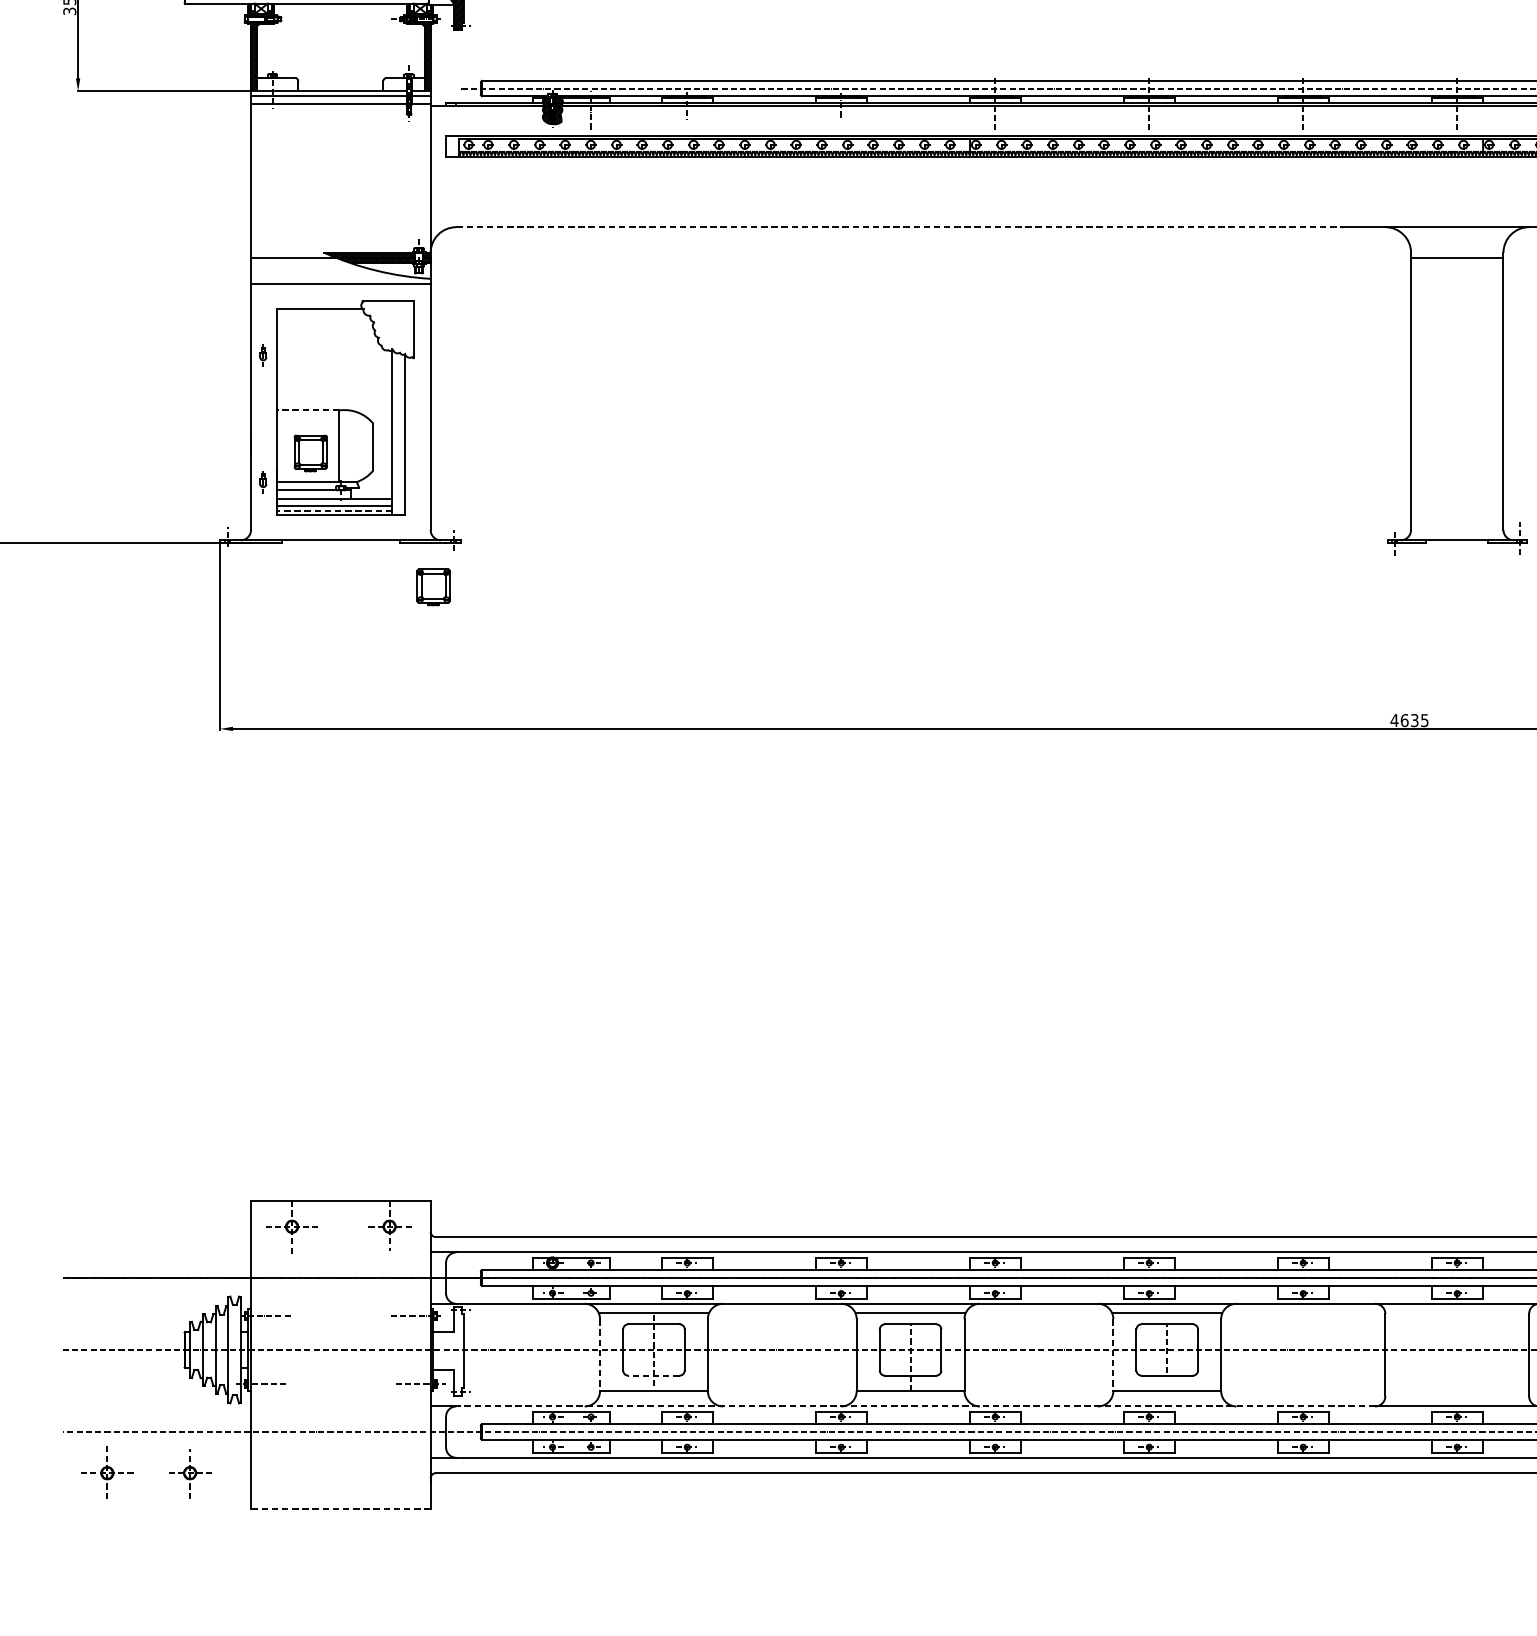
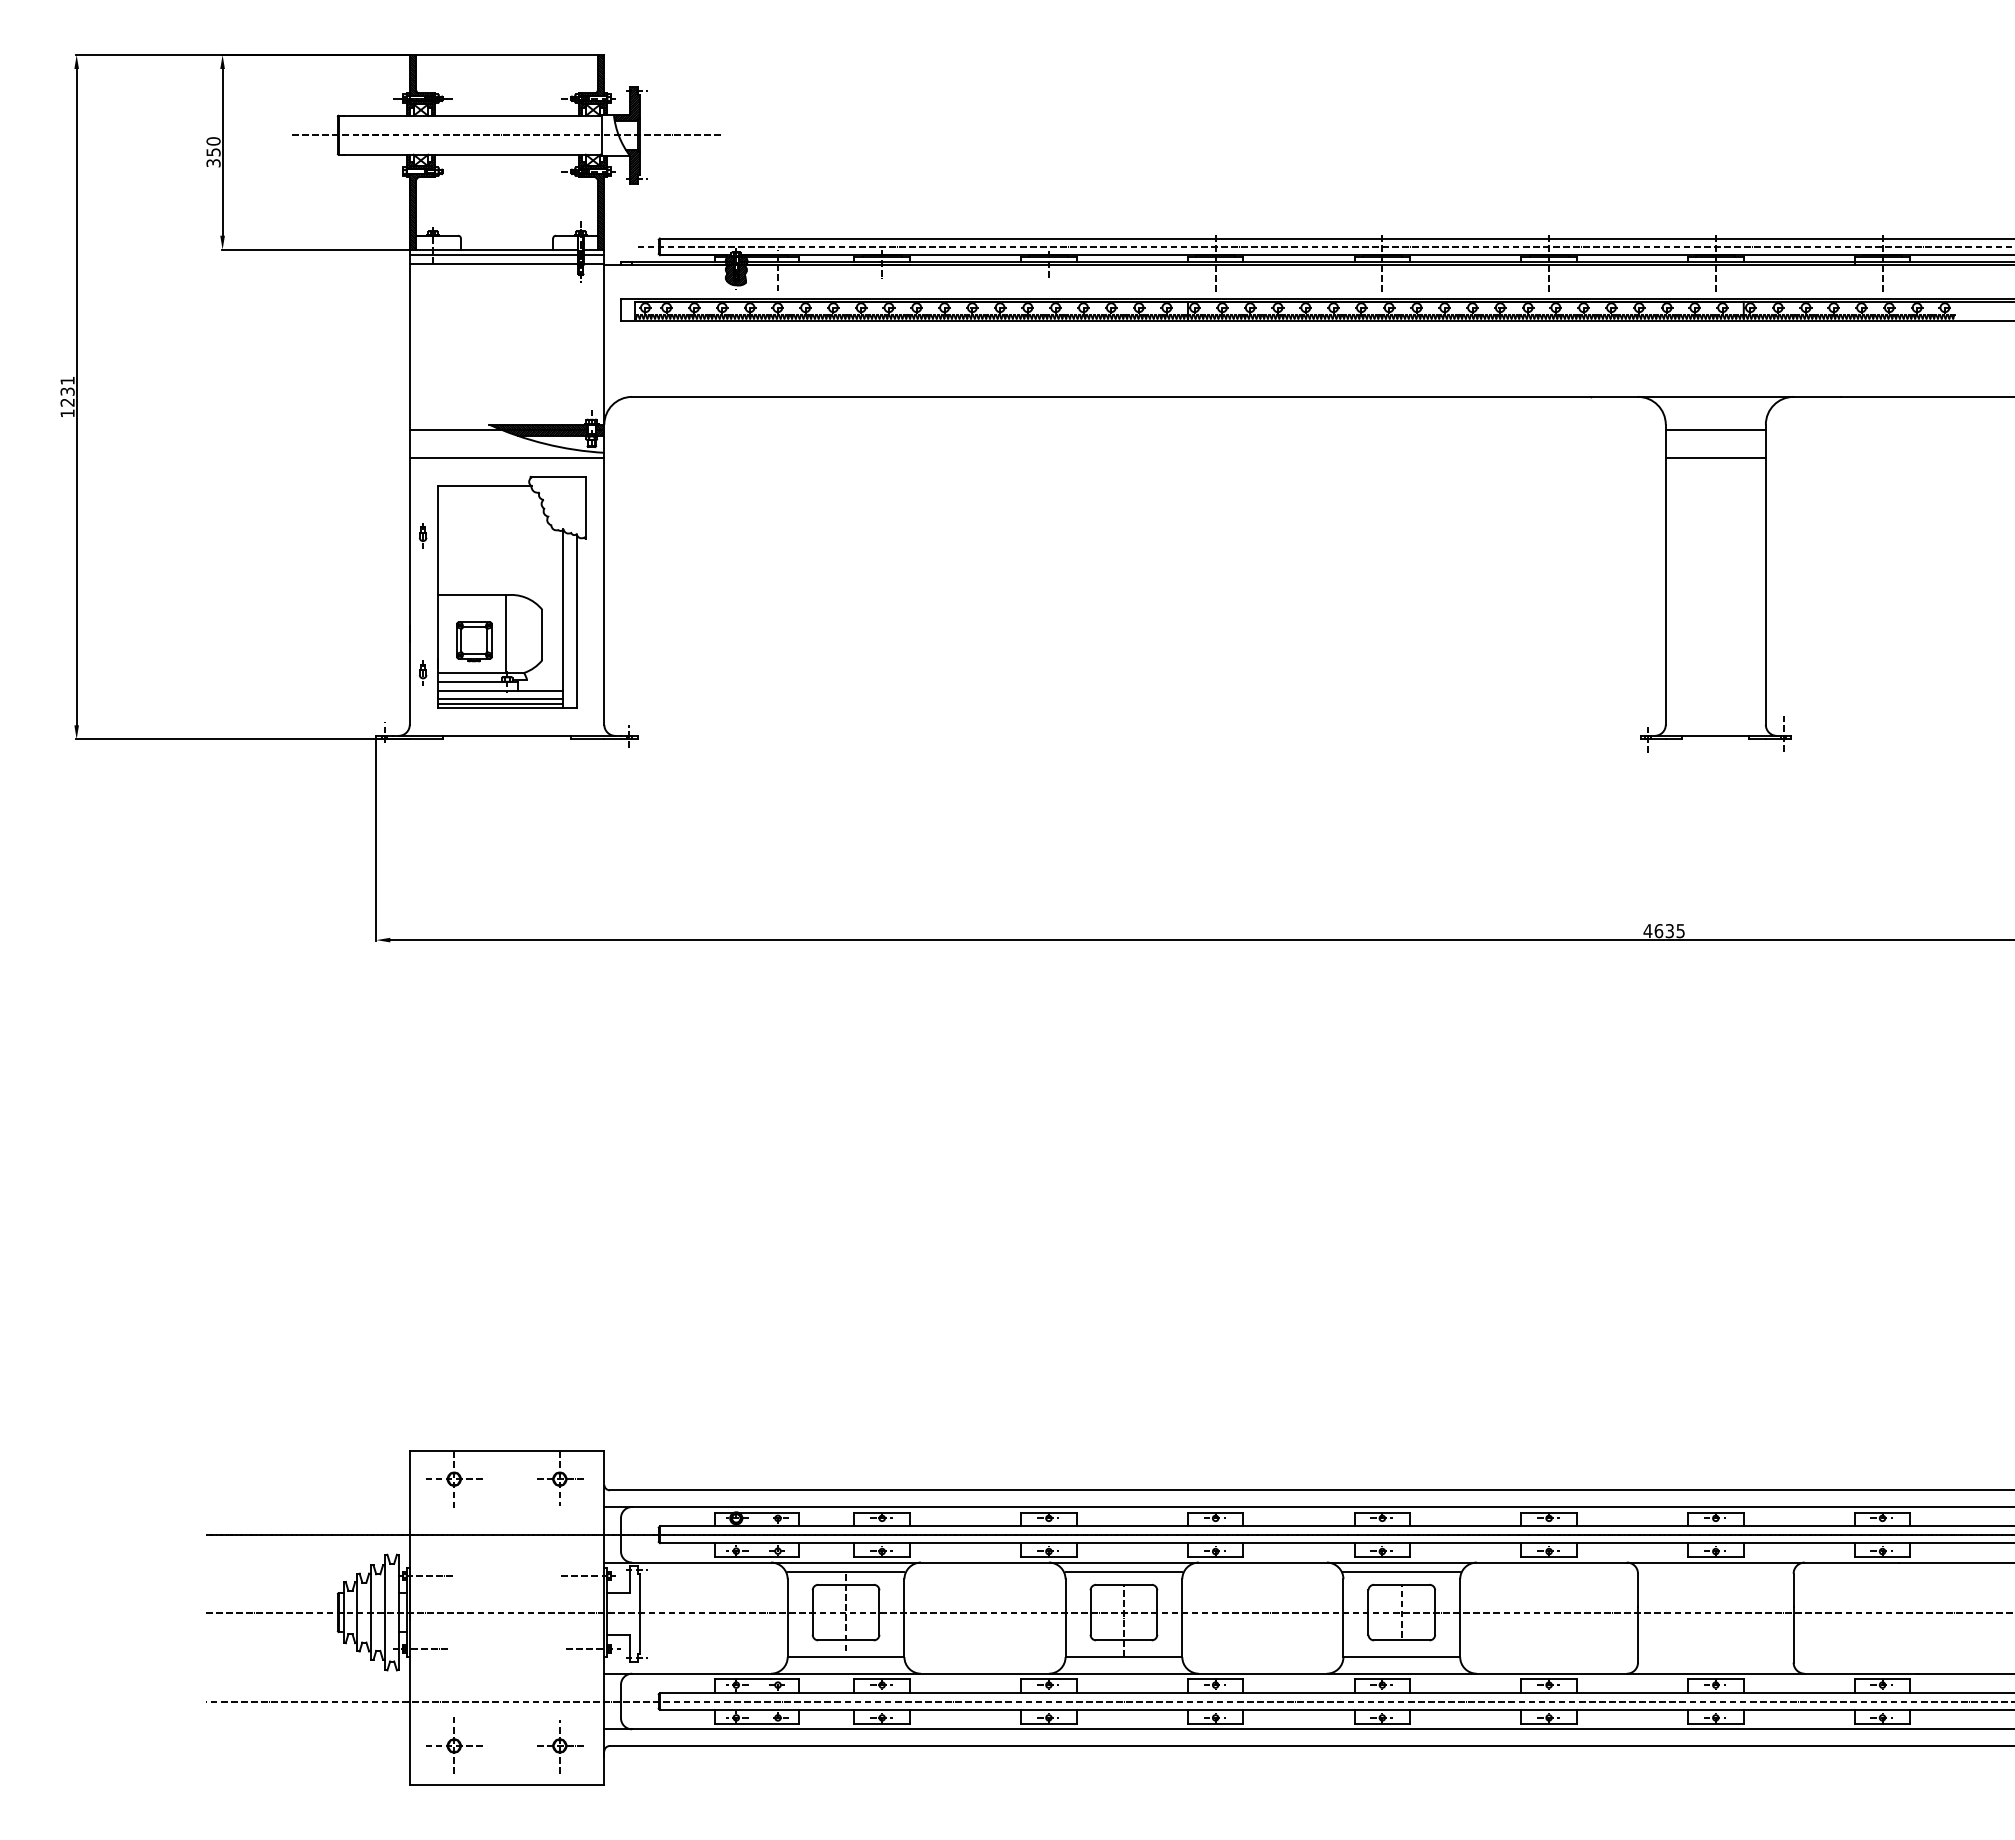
line: (899, 226) -> (1111, 396), dashed -> solid
line: (1456, 284) -> (1715, 458), added
line: (308, 410) -> (471, 595), dashed -> solid
line: (334, 510) -> (500, 703), dashed -> solid
part: (433, 587) -> (607, 786), removed
line: (599, 1355) -> (787, 1618), dashed -> solid
line: (1113, 1355) -> (1343, 1618), dashed -> solid
line: (654, 1375) -> (846, 1640), dashed -> solid
line: (915, 1406) -> (1129, 1673), dashed -> solid
part: (107, 1472) -> (454, 1745), moved
part: (190, 1473) -> (560, 1746), moved
line: (340, 1508) -> (506, 1784), dashed -> solid

